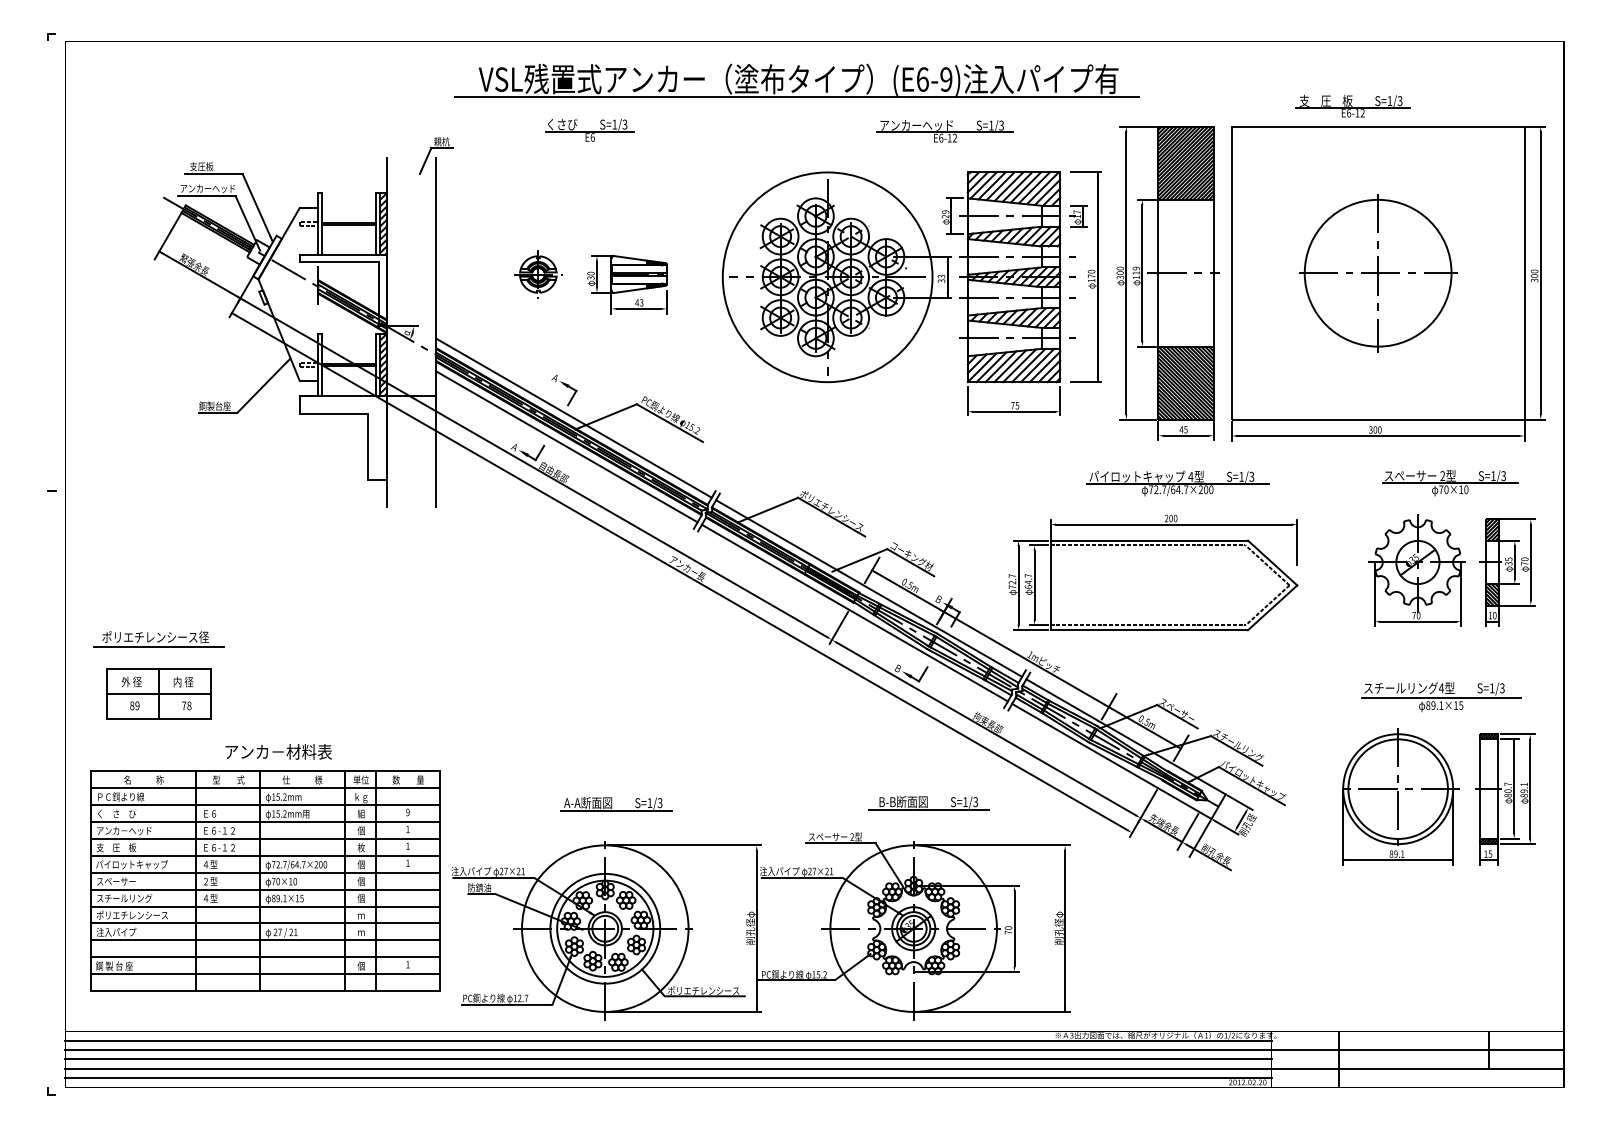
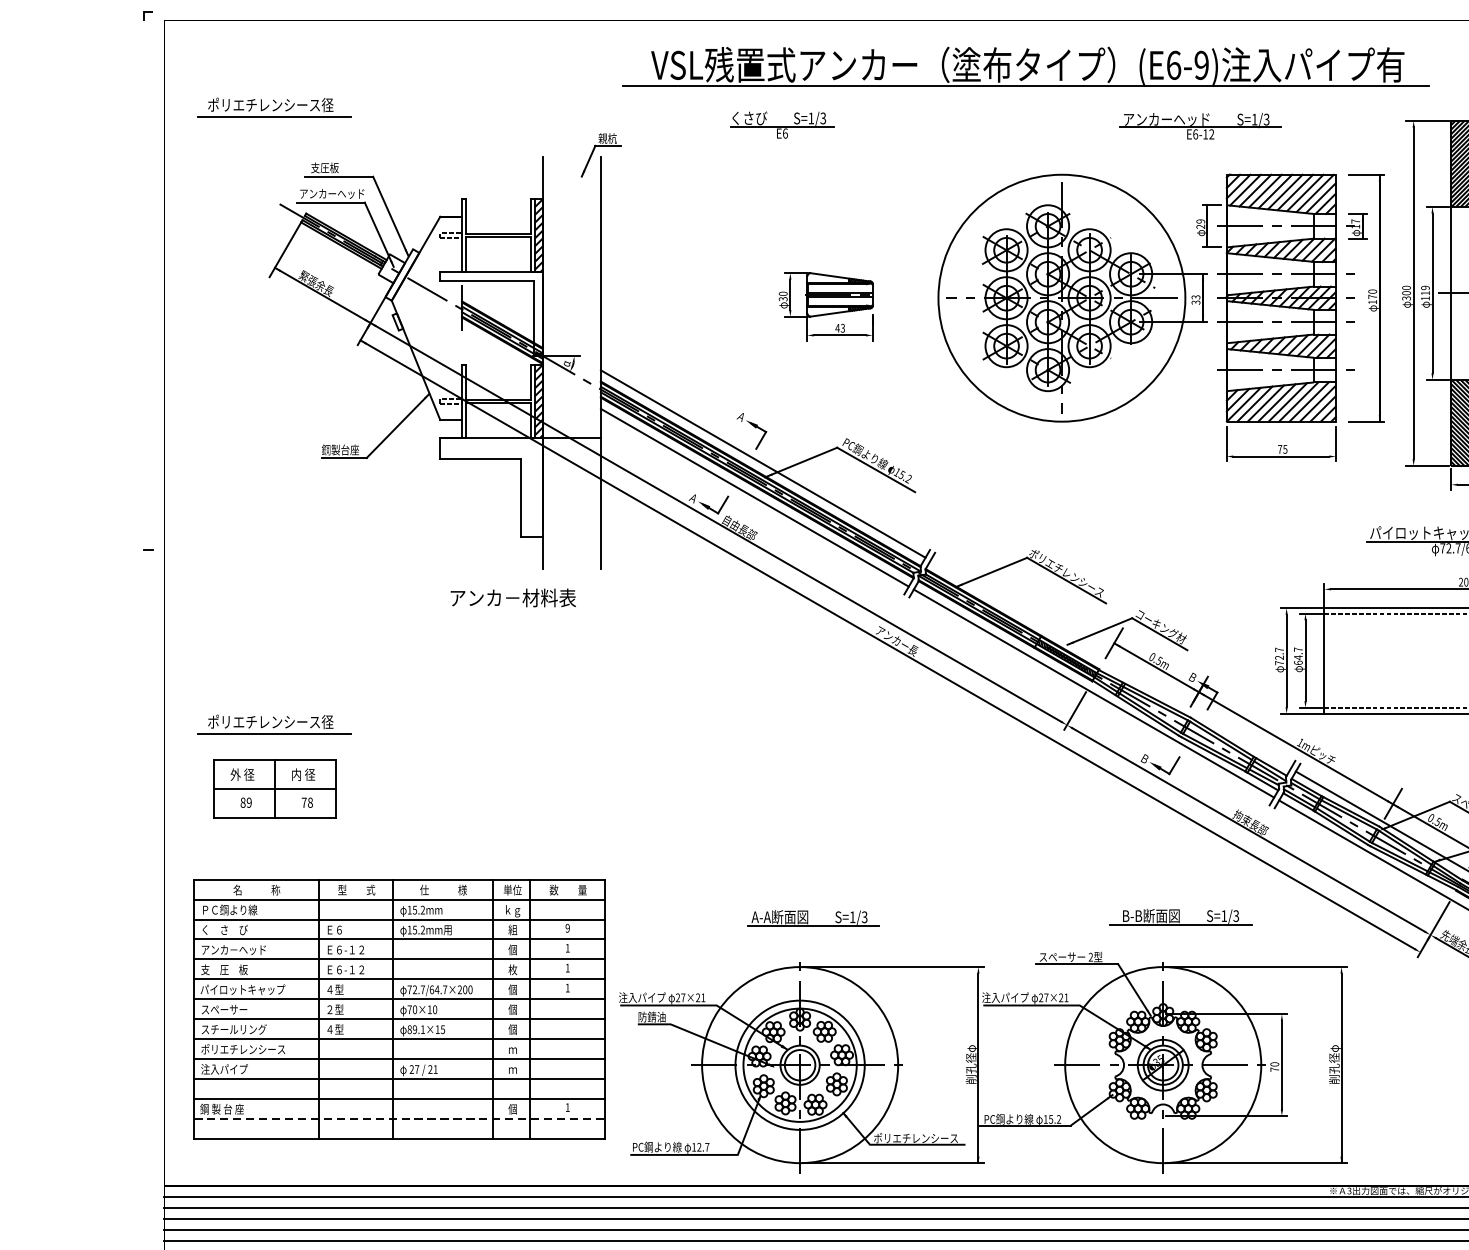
part: (158, 115) -> (274, 107), added
part: (538, 274) -> (721, 294), removed
line: (869, 588) -> (1111, 664), removed
text: (278, 751) -> (513, 597), moved
line: (265, 974) -> (400, 1119), solid -> dashed

